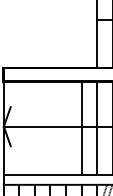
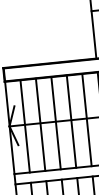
line: (19, 127) -> (25, 125), added
line: (34, 127) -> (40, 124), added
line: (50, 127) -> (56, 122), added
line: (65, 127) -> (70, 121), added

